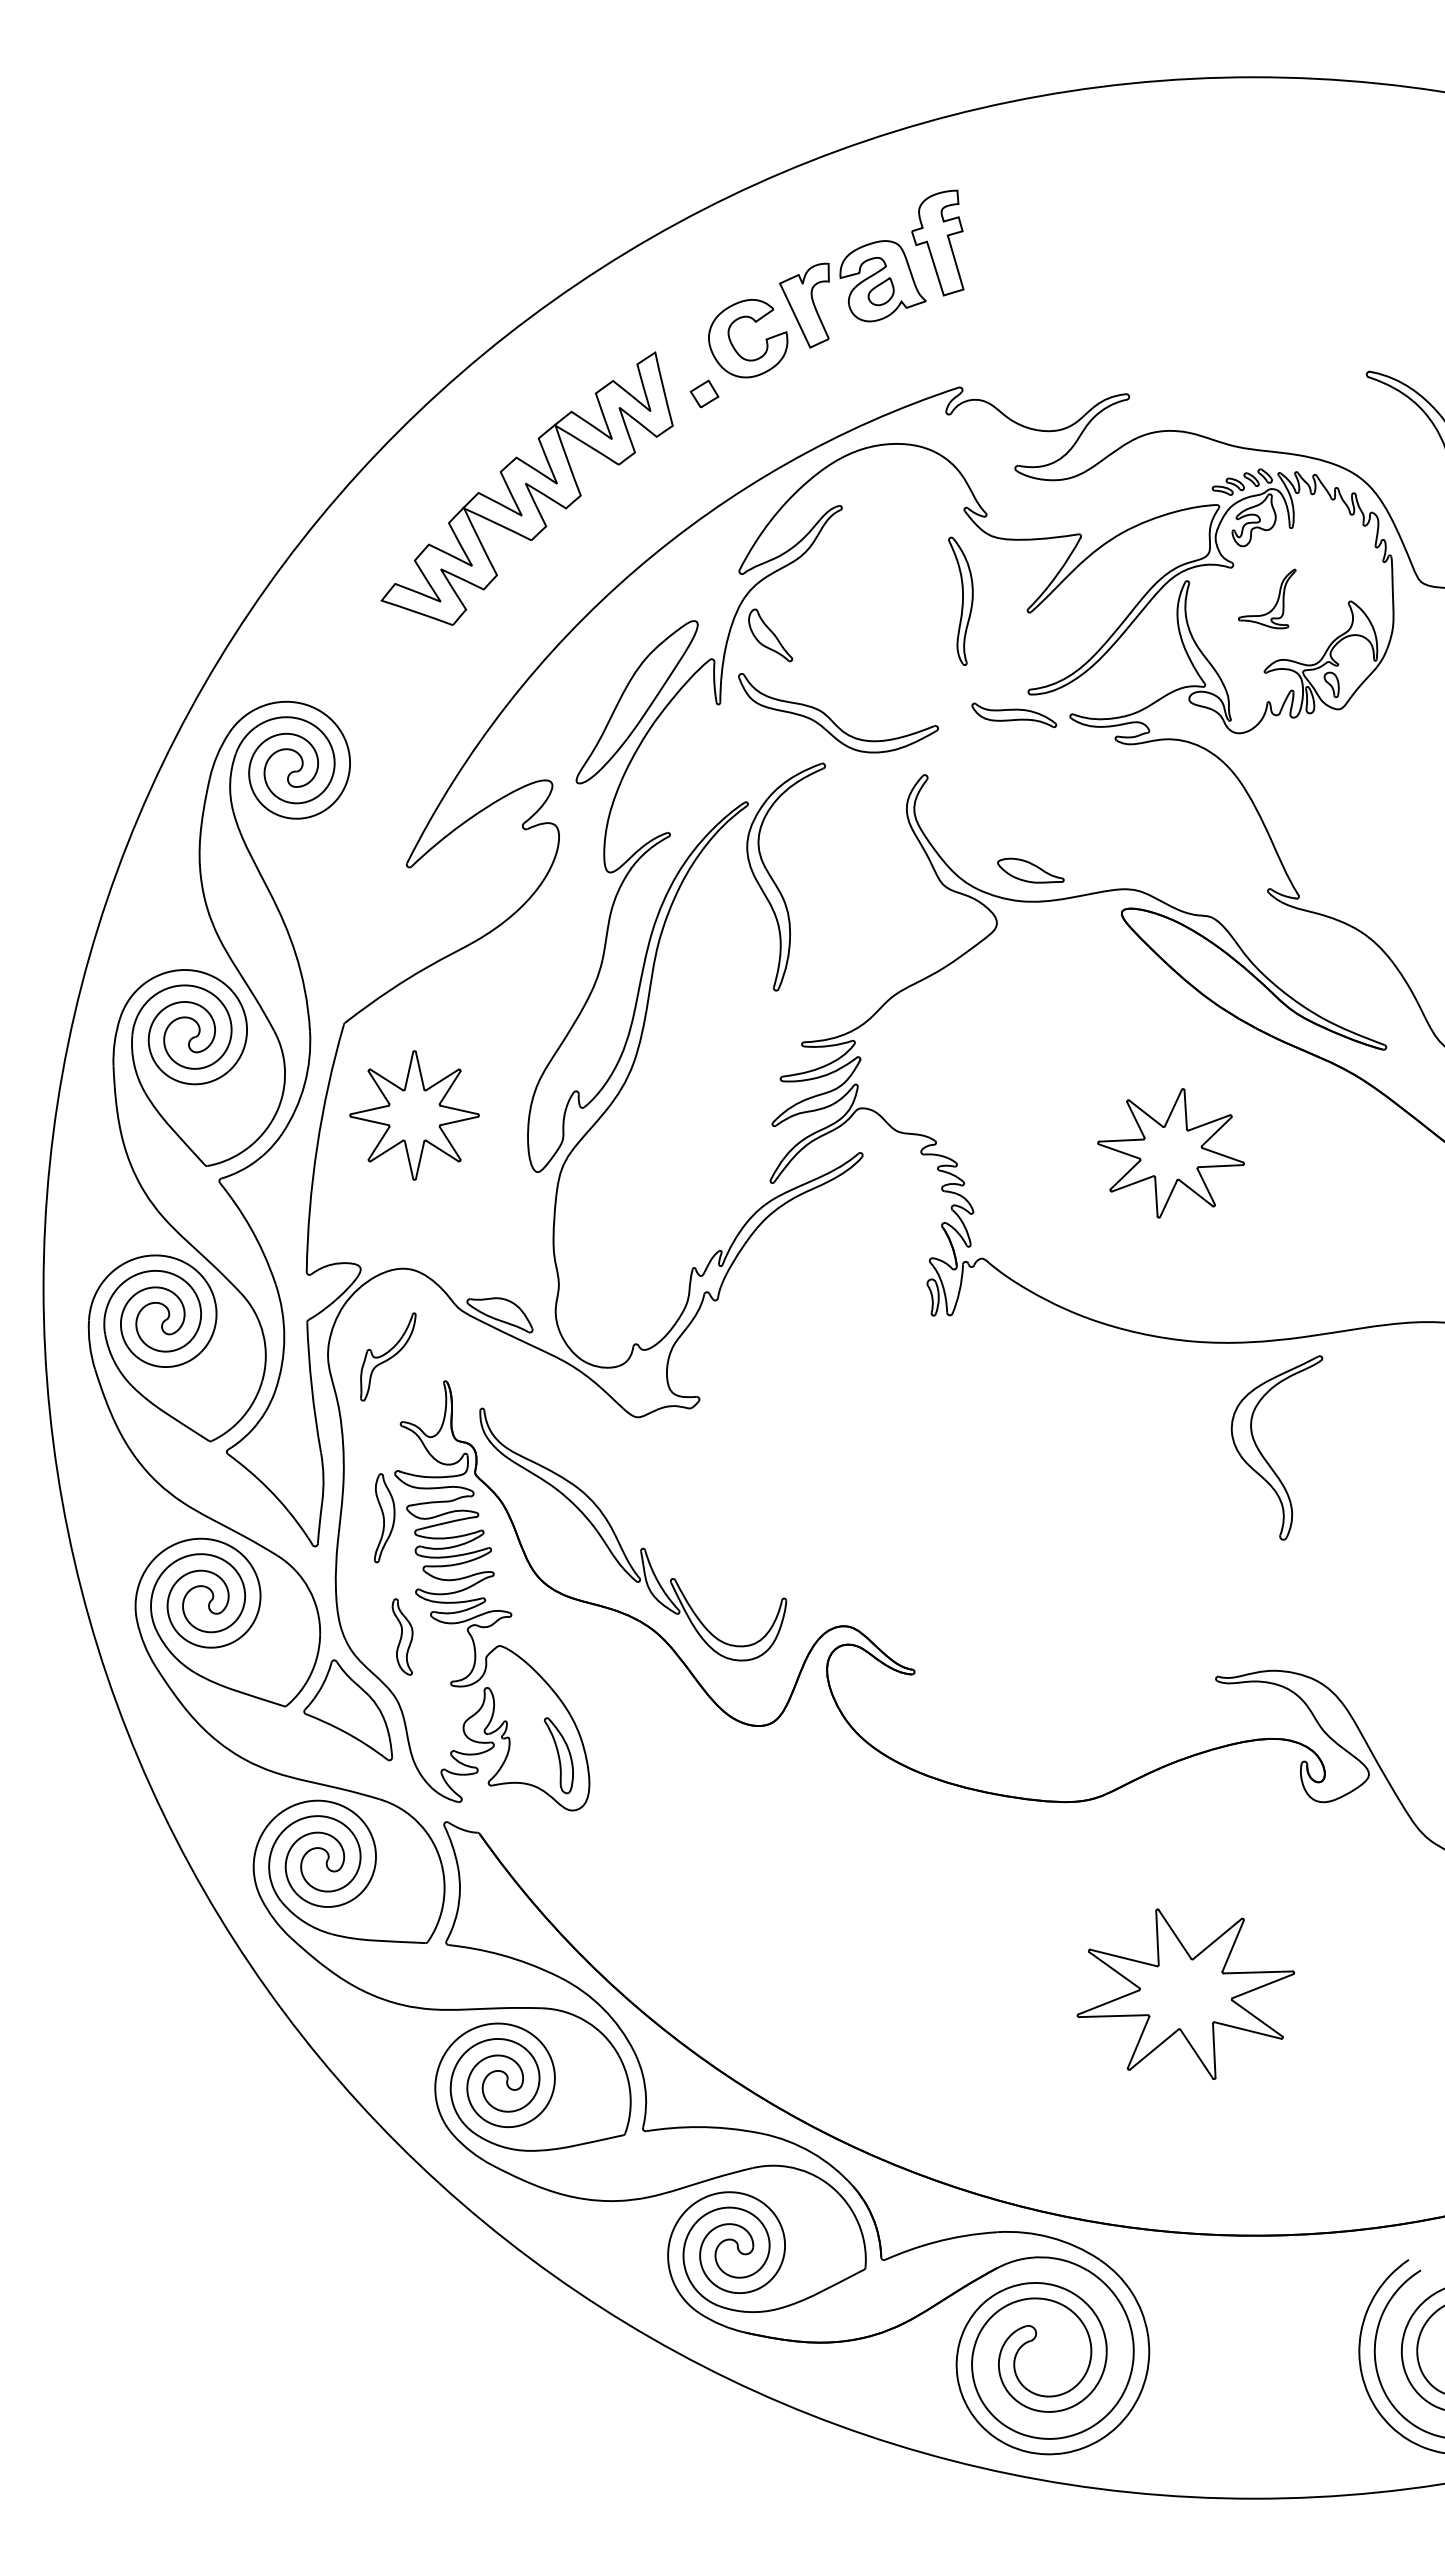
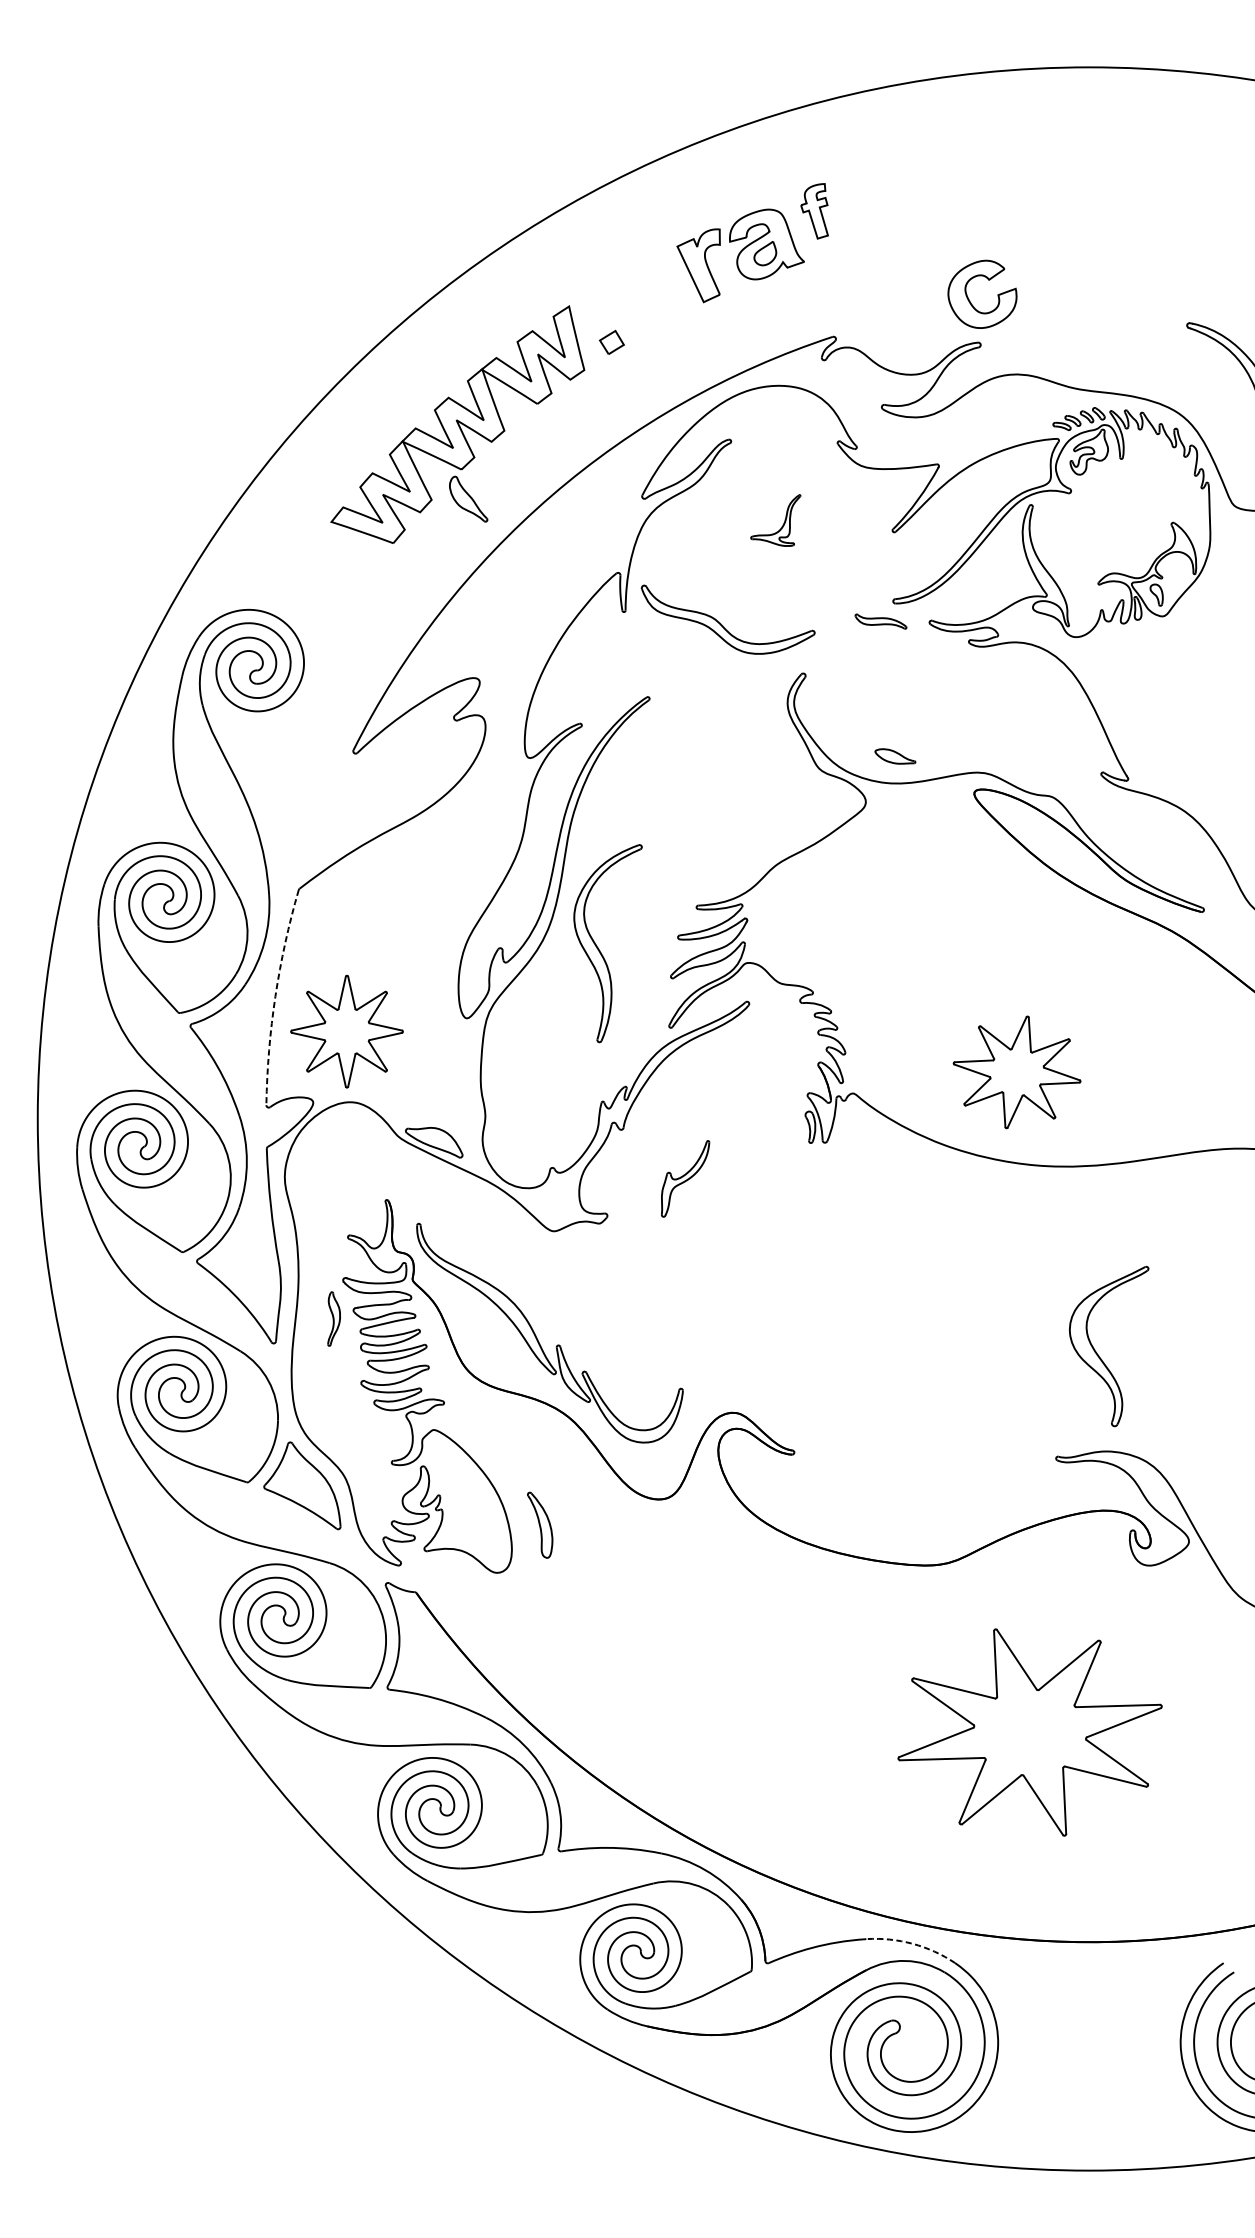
part: (937, 242) -> (814, 210), size x0.6
part: (734, 346) -> (970, 301), moved
part: (960, 600) -> (834, 521), removed
part: (1275, 603) -> (782, 524), moved
part: (770, 635) -> (468, 499), moved
part: (636, 702) -> (552, 610), removed
part: (1014, 715) -> (881, 621), size x0.7
part: (1030, 870) -> (895, 756), size x0.7
part: (775, 882) -> (598, 948), moved
part: (414, 1115) -> (346, 1031), moved
arc: (317, 1146) -> (275, 996), solid -> dashed
part: (1170, 1153) -> (1016, 1072), moved
part: (388, 1356) -> (685, 1178), moved
part: (1262, 1453) -> (1096, 1351), moved
part: (384, 1518) -> (333, 1319), size x0.7
part: (402, 1636) -> (349, 1421), removed
part: (558, 1755) -> (539, 1525), moved
part: (1185, 1993) -> (1029, 1731), size x1.4
arc: (1050, 2237) -> (912, 1943), solid -> dashed

